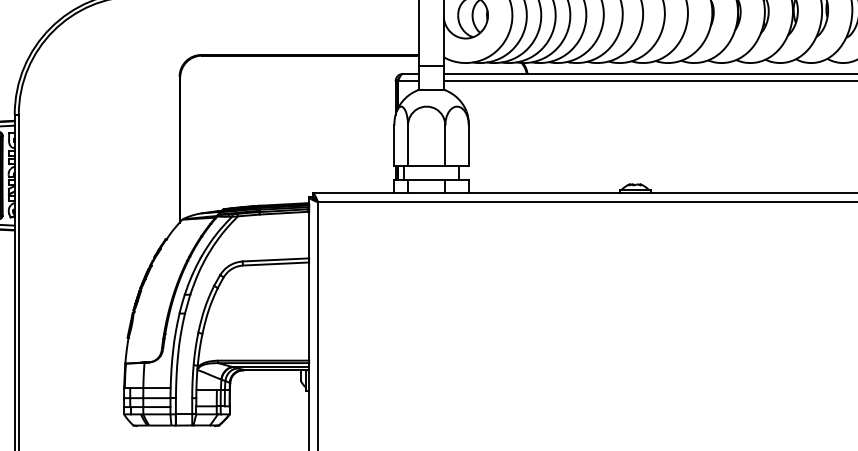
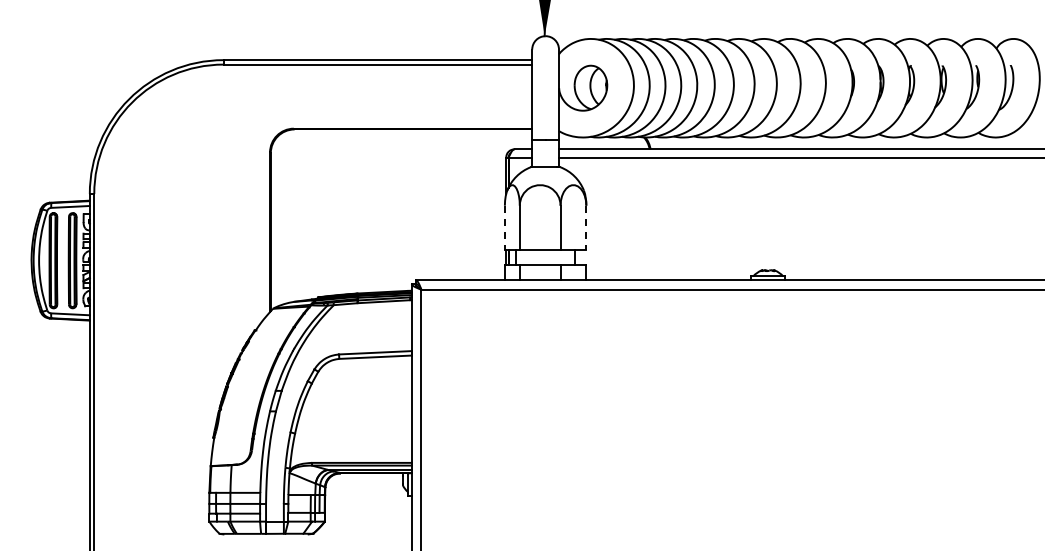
line: (394, 146) -> (504, 228), solid -> dashed
line: (469, 146) -> (586, 228), solid -> dashed

